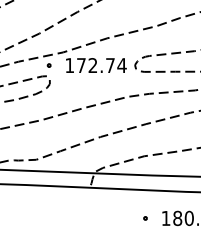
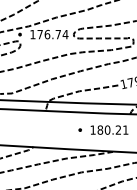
text: (93, 65) -> (47, 34), 172.74 -> 176.74

